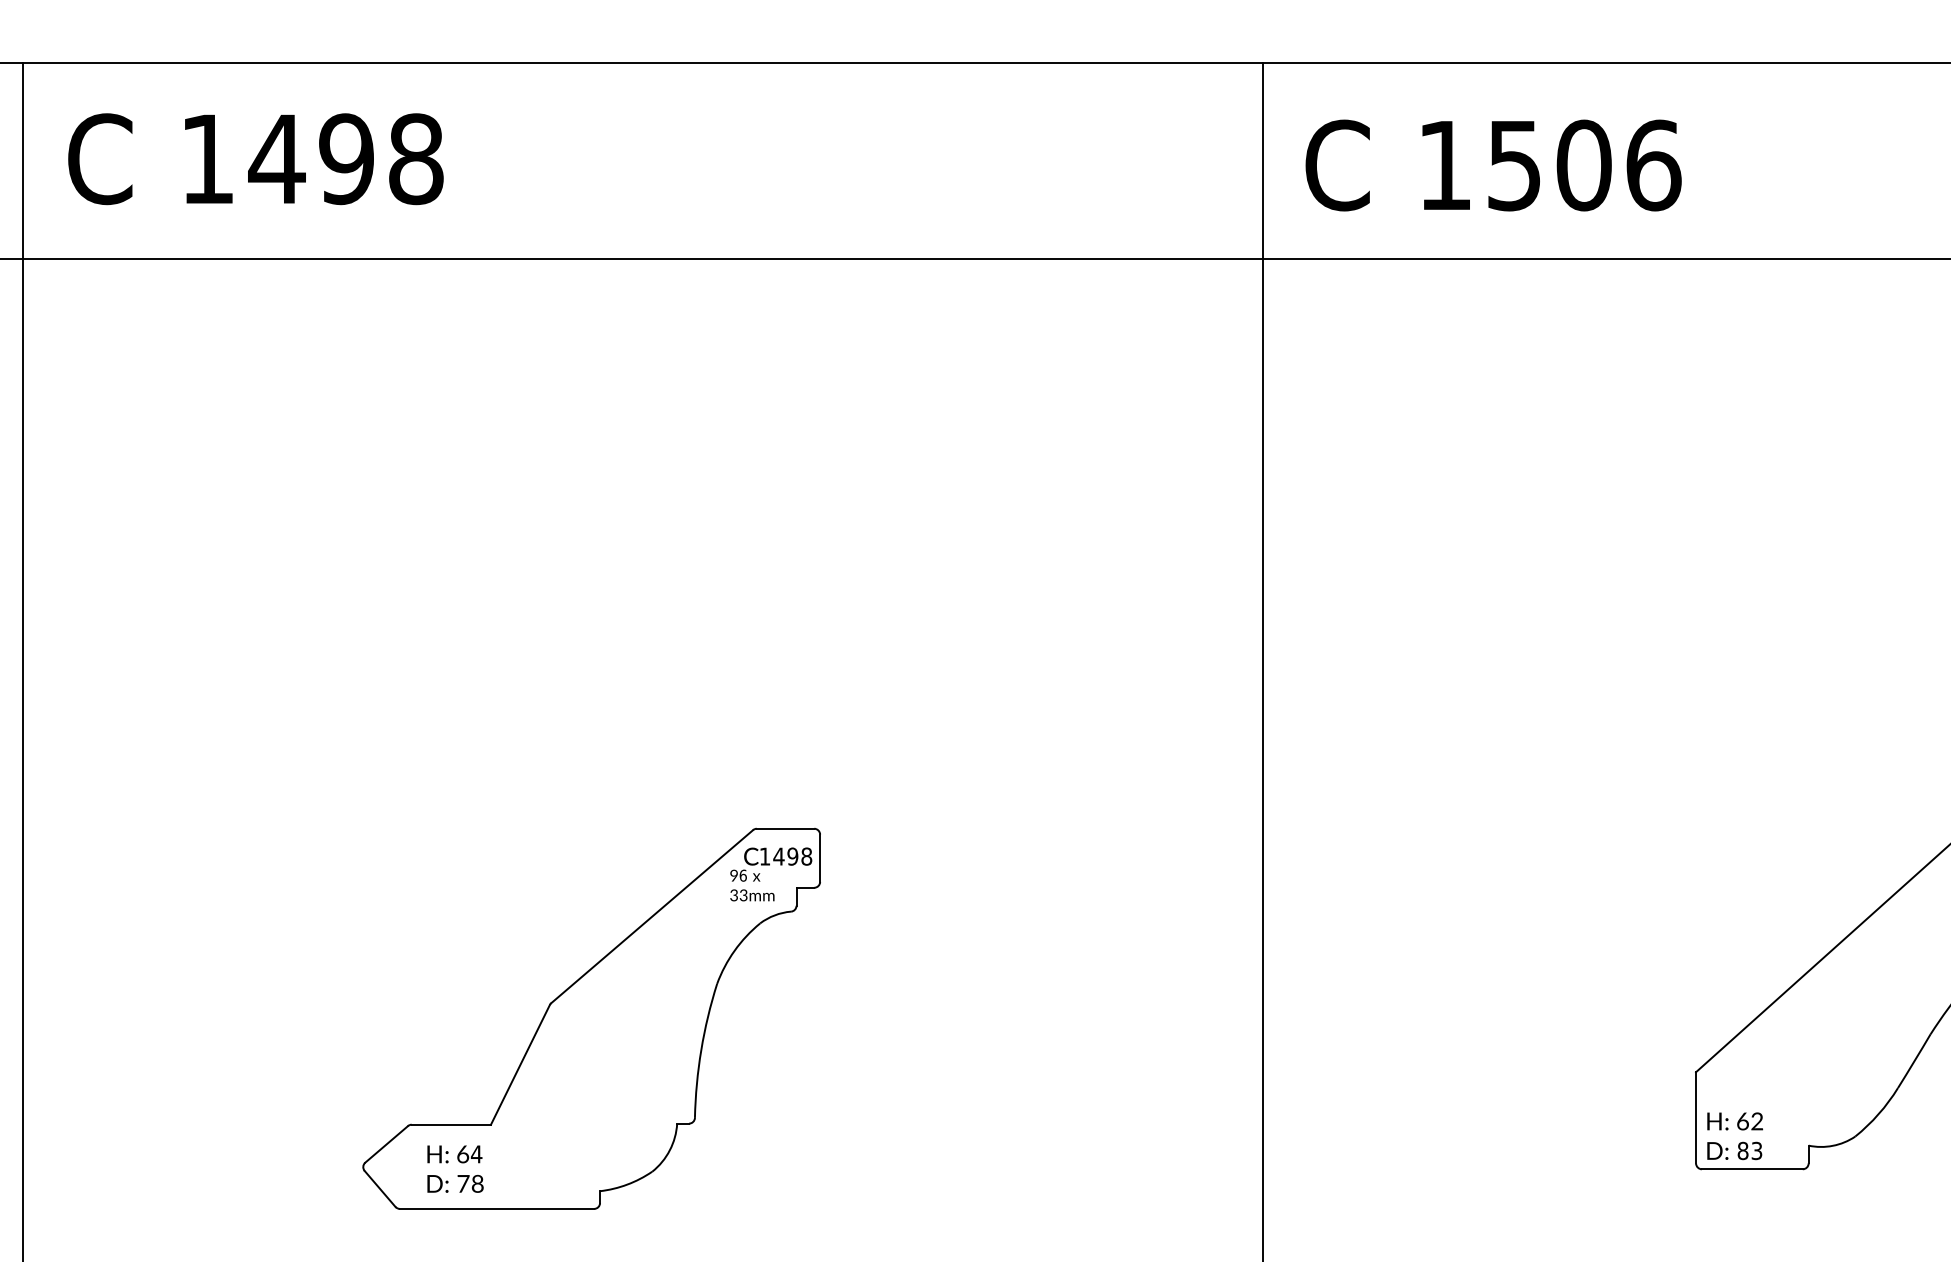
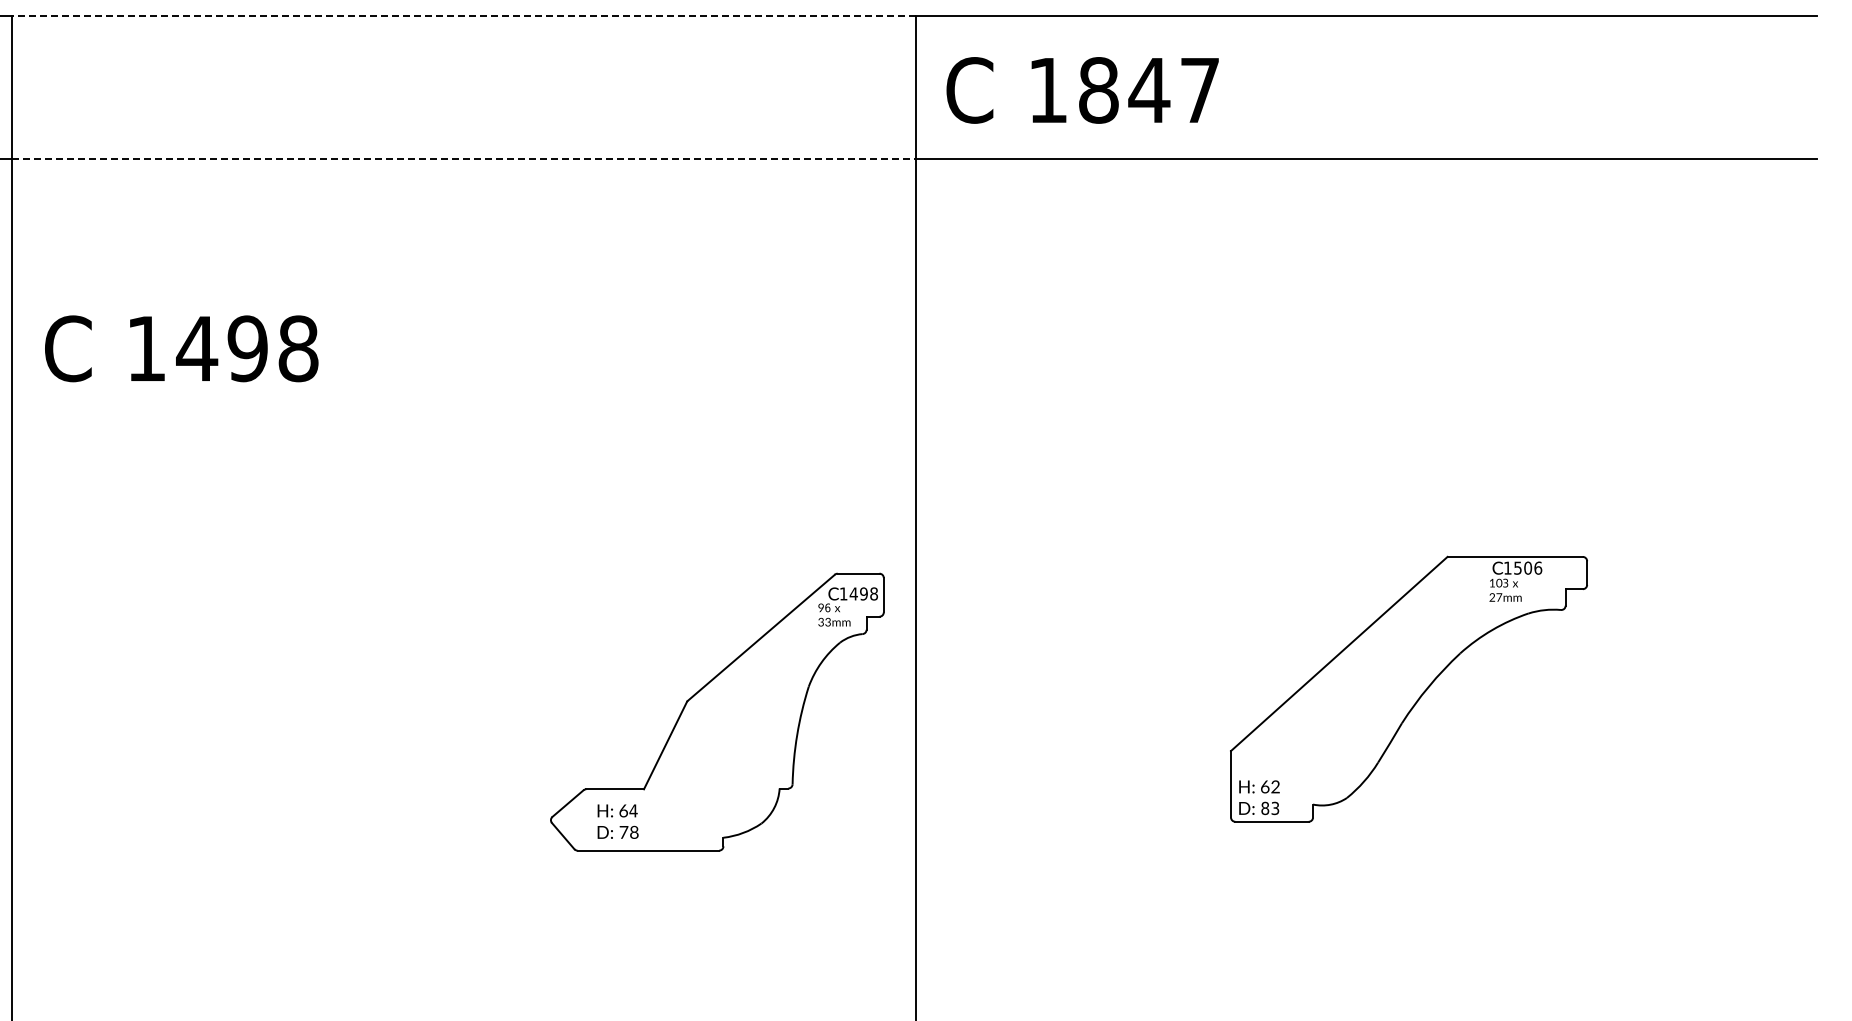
line: (642, 64) -> (463, 16), solid -> dashed
text: (255, 158) -> (181, 348), moved
text: (1584, 165) -> (1149, 90), 1506 -> 1847
line: (642, 258) -> (463, 158), solid -> dashed
part: (591, 1017) -> (717, 711), moved

